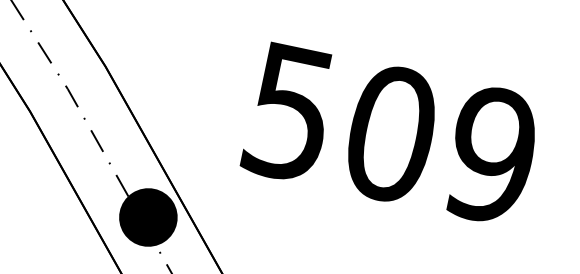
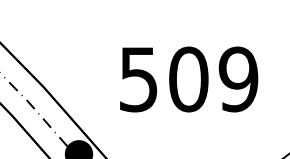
text: (392, 134) -> (189, 79), moved

